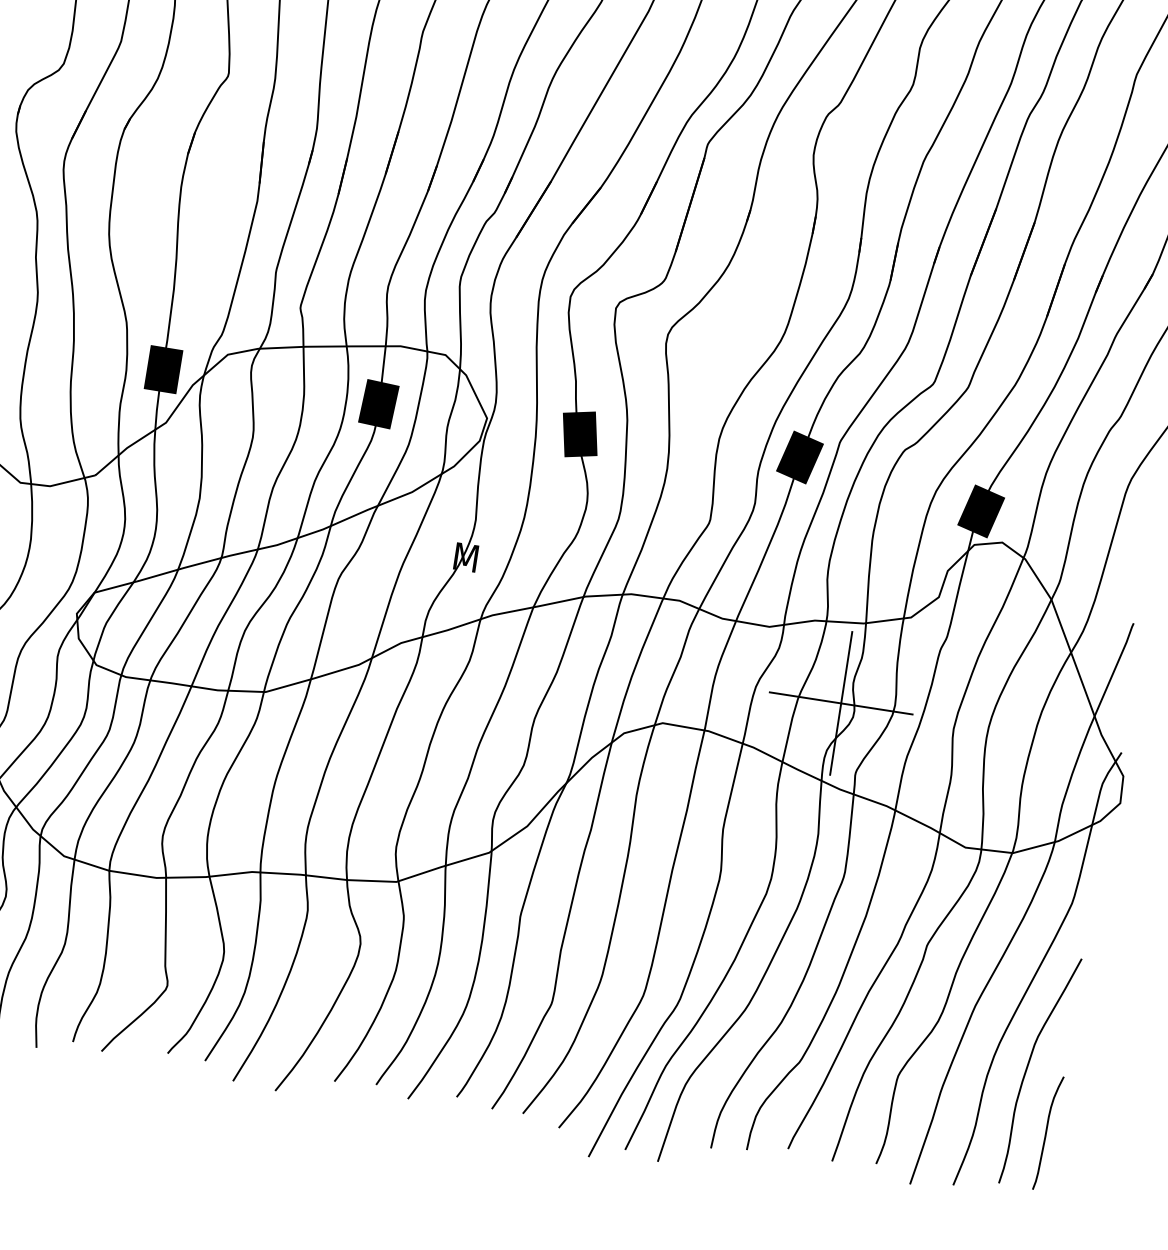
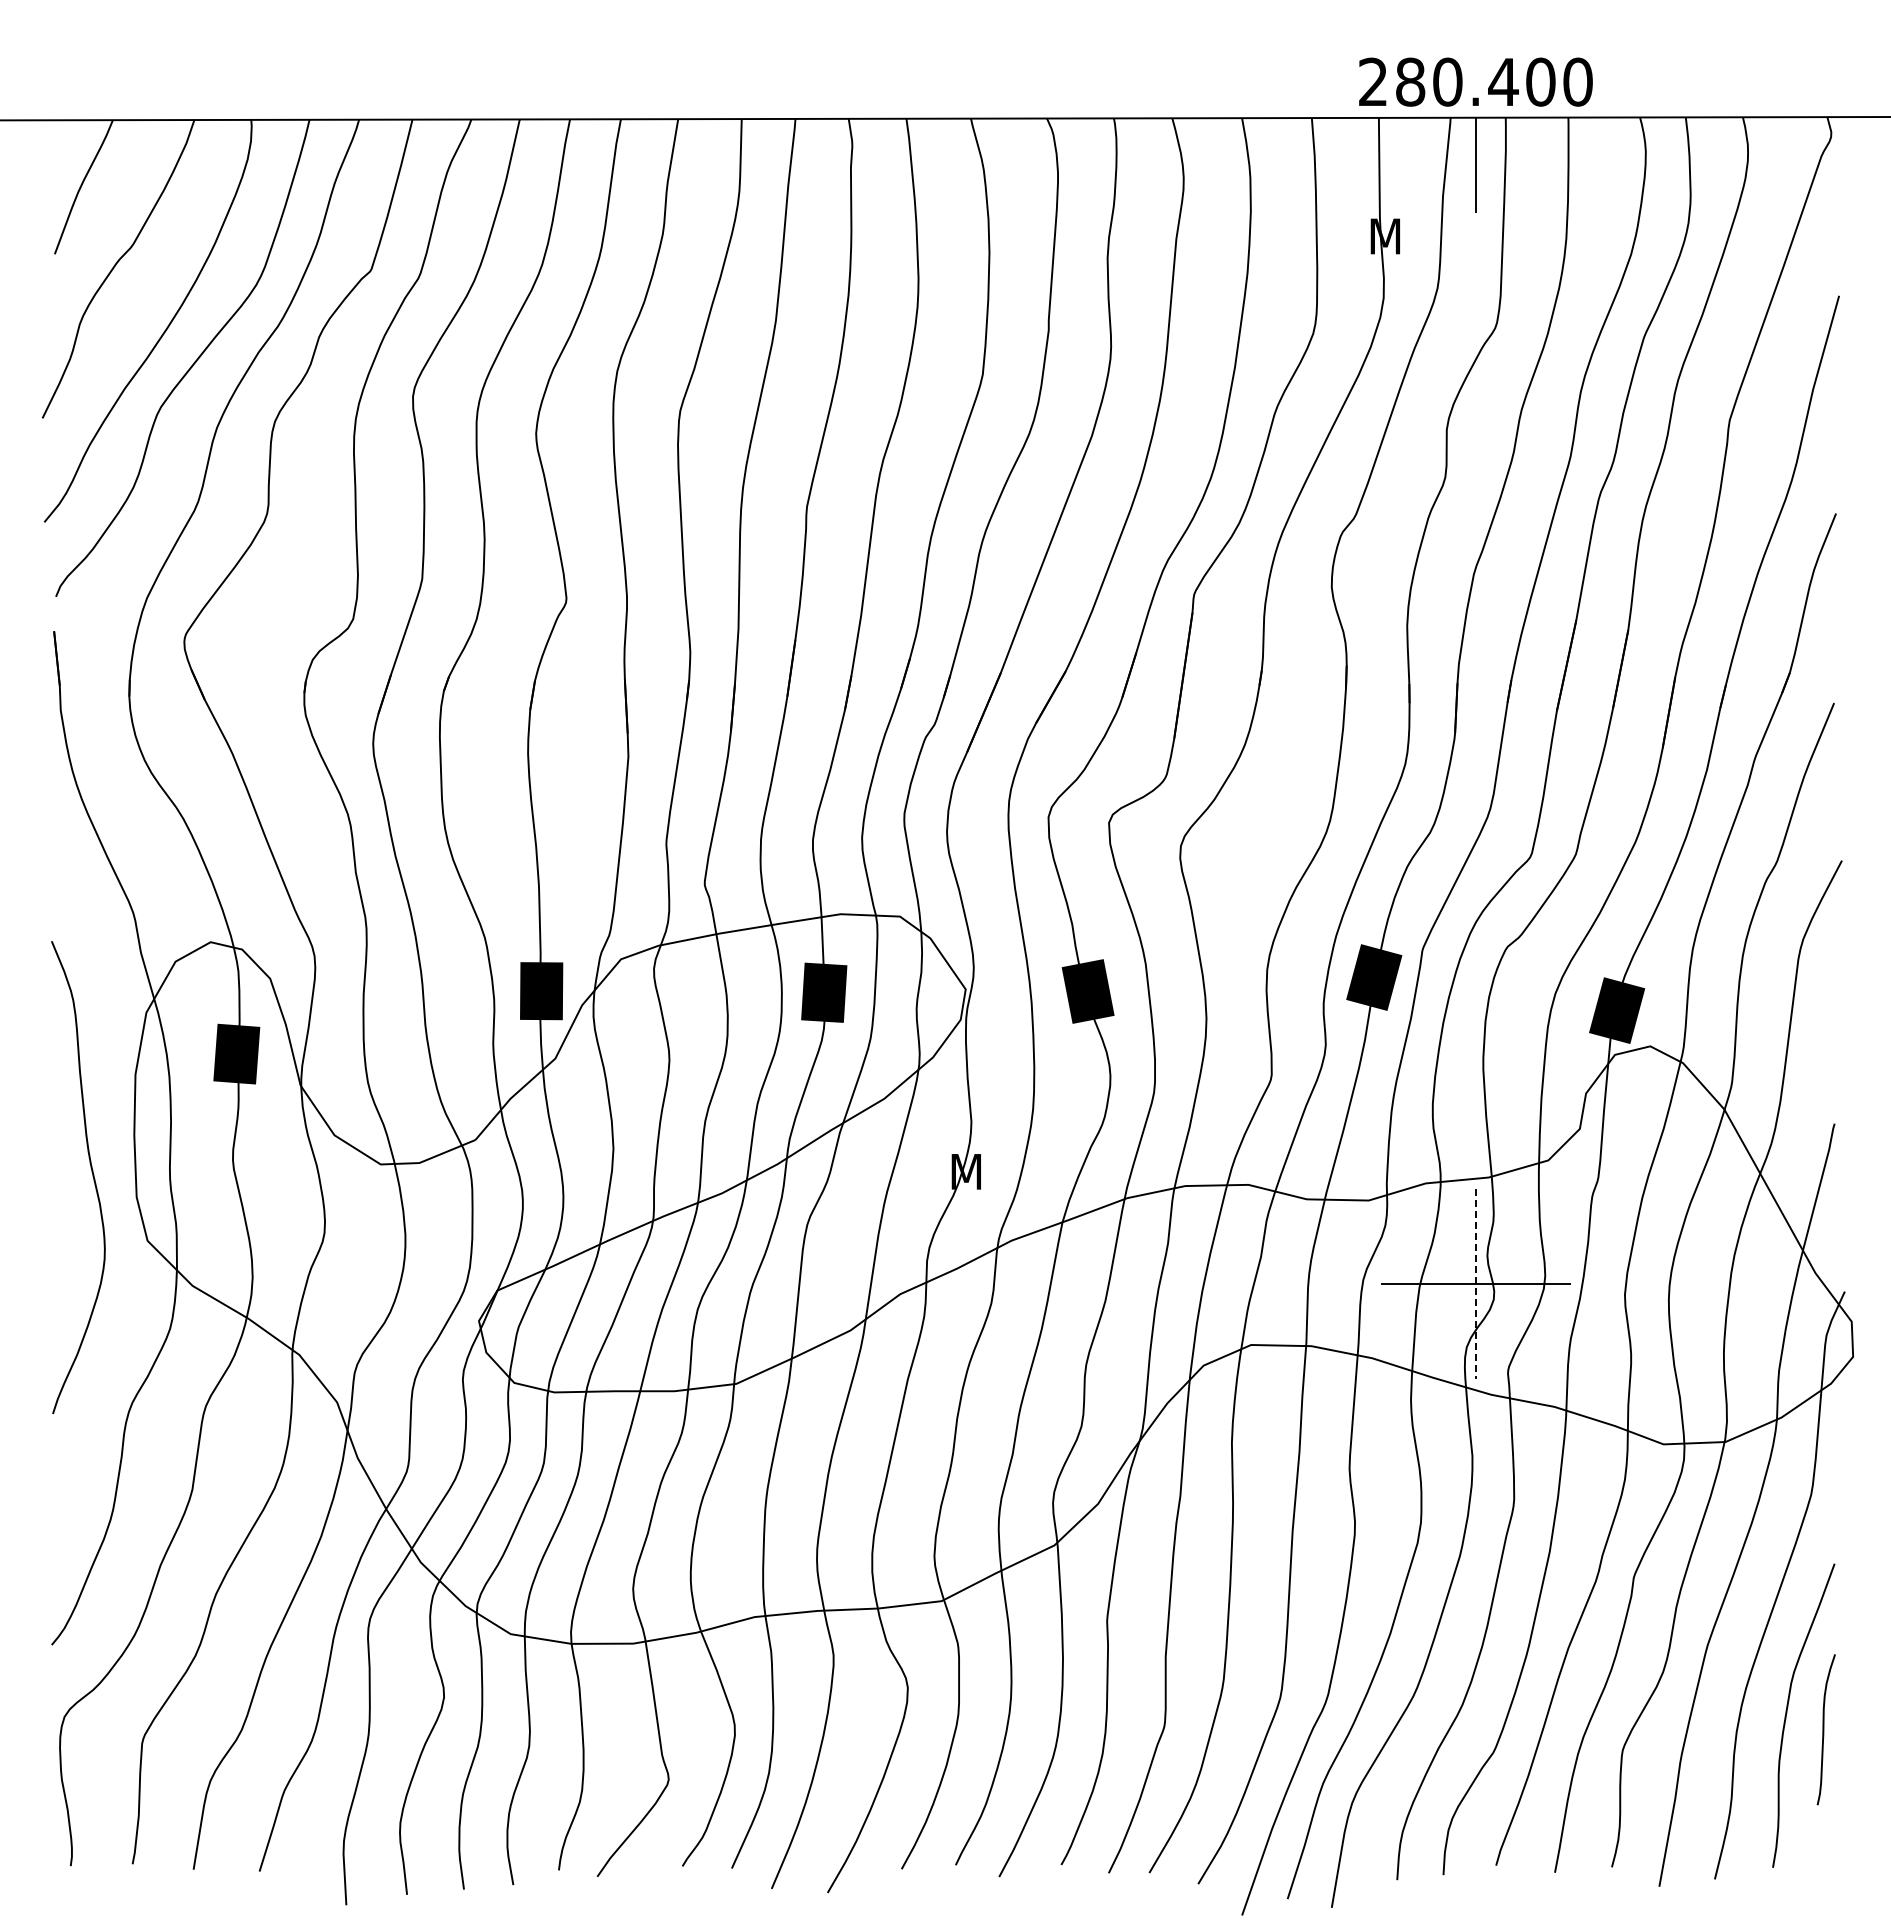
line: (840, 703) -> (1475, 1284), solid -> dashed
curve: (1046, 1132) -> (1824, 1729), moved

